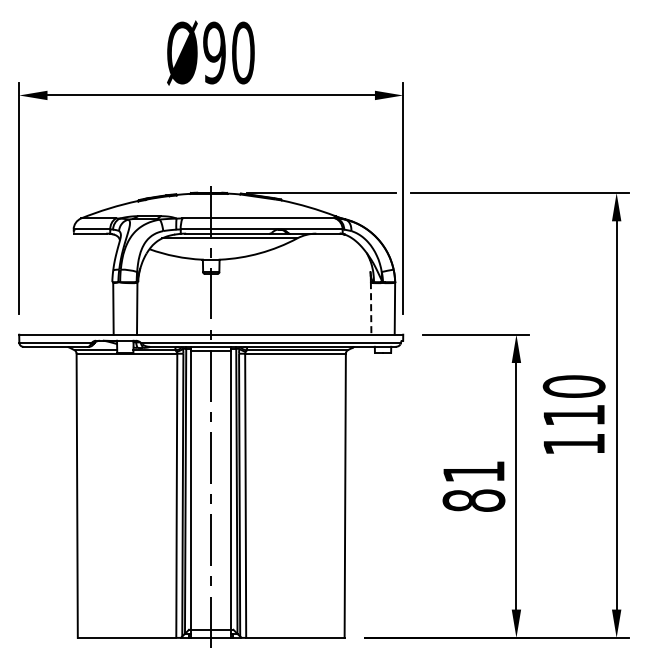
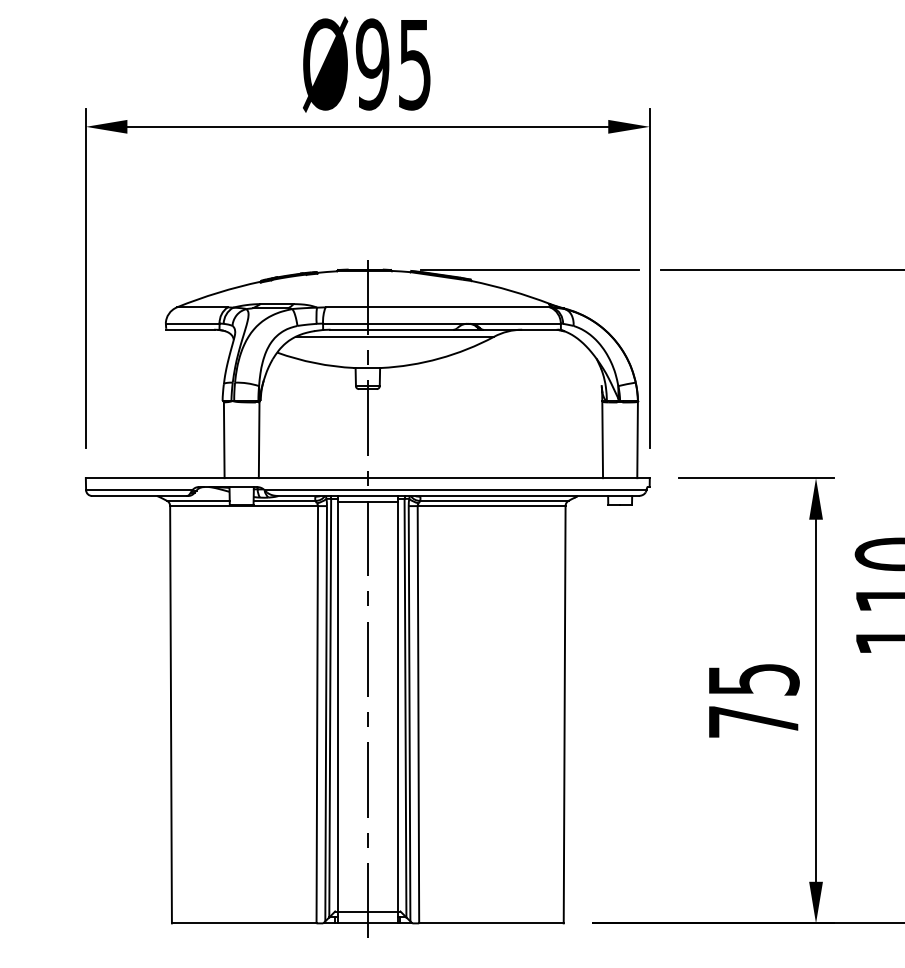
text: (243, 52) -> (415, 63), Ø90 -> Ø95
line: (371, 308) -> (603, 439), dashed -> solid
text: (473, 486) -> (752, 701), 81 -> 75

